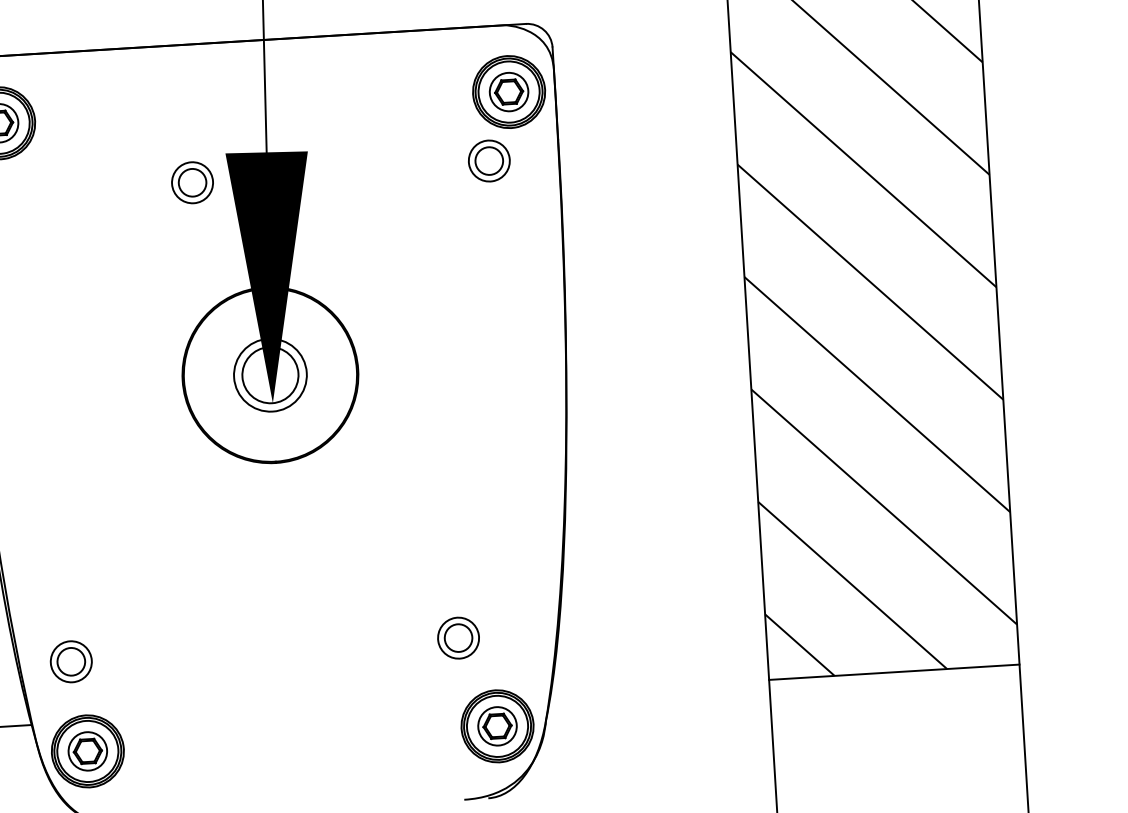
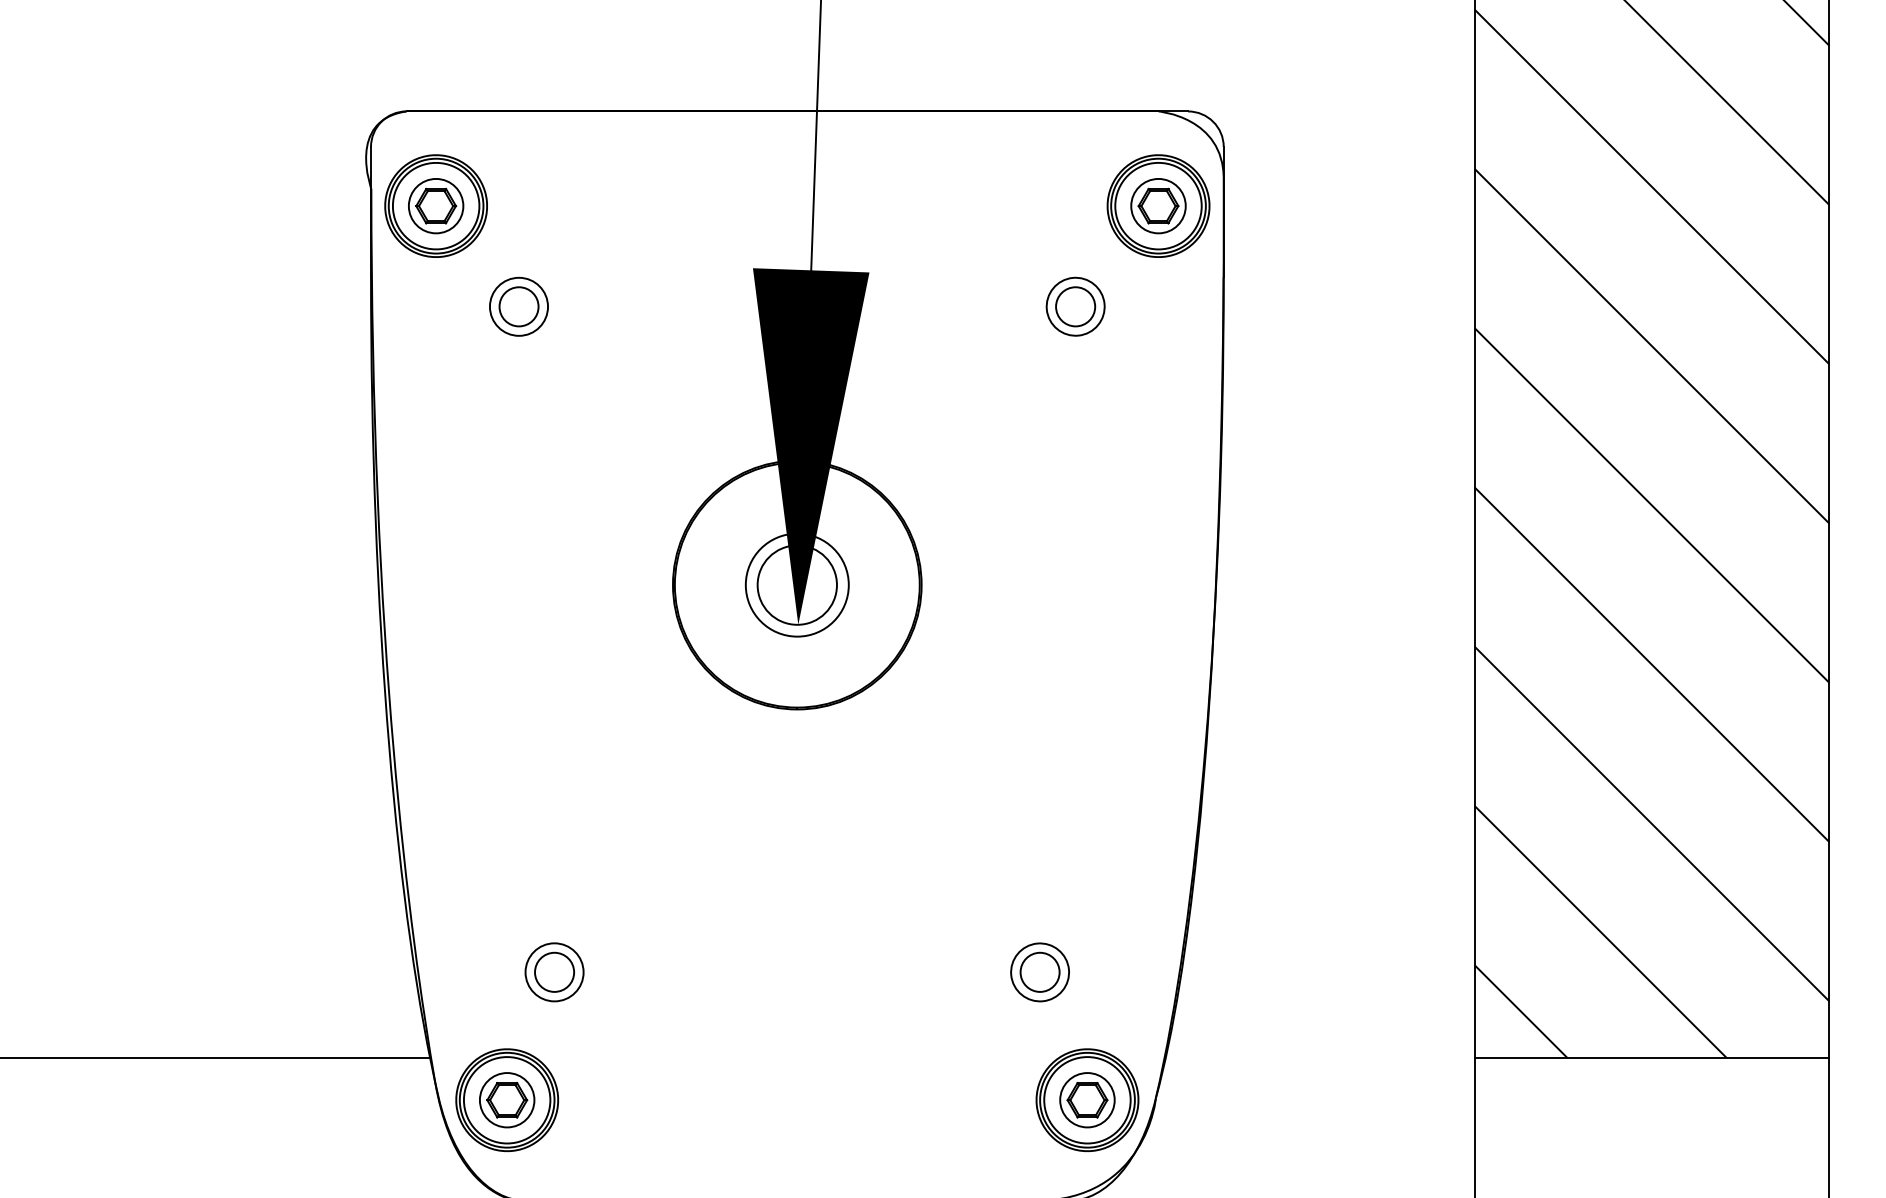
part: (489, 160) -> (1075, 306), moved
part: (192, 182) -> (518, 306), moved
part: (71, 661) -> (554, 972), moved

